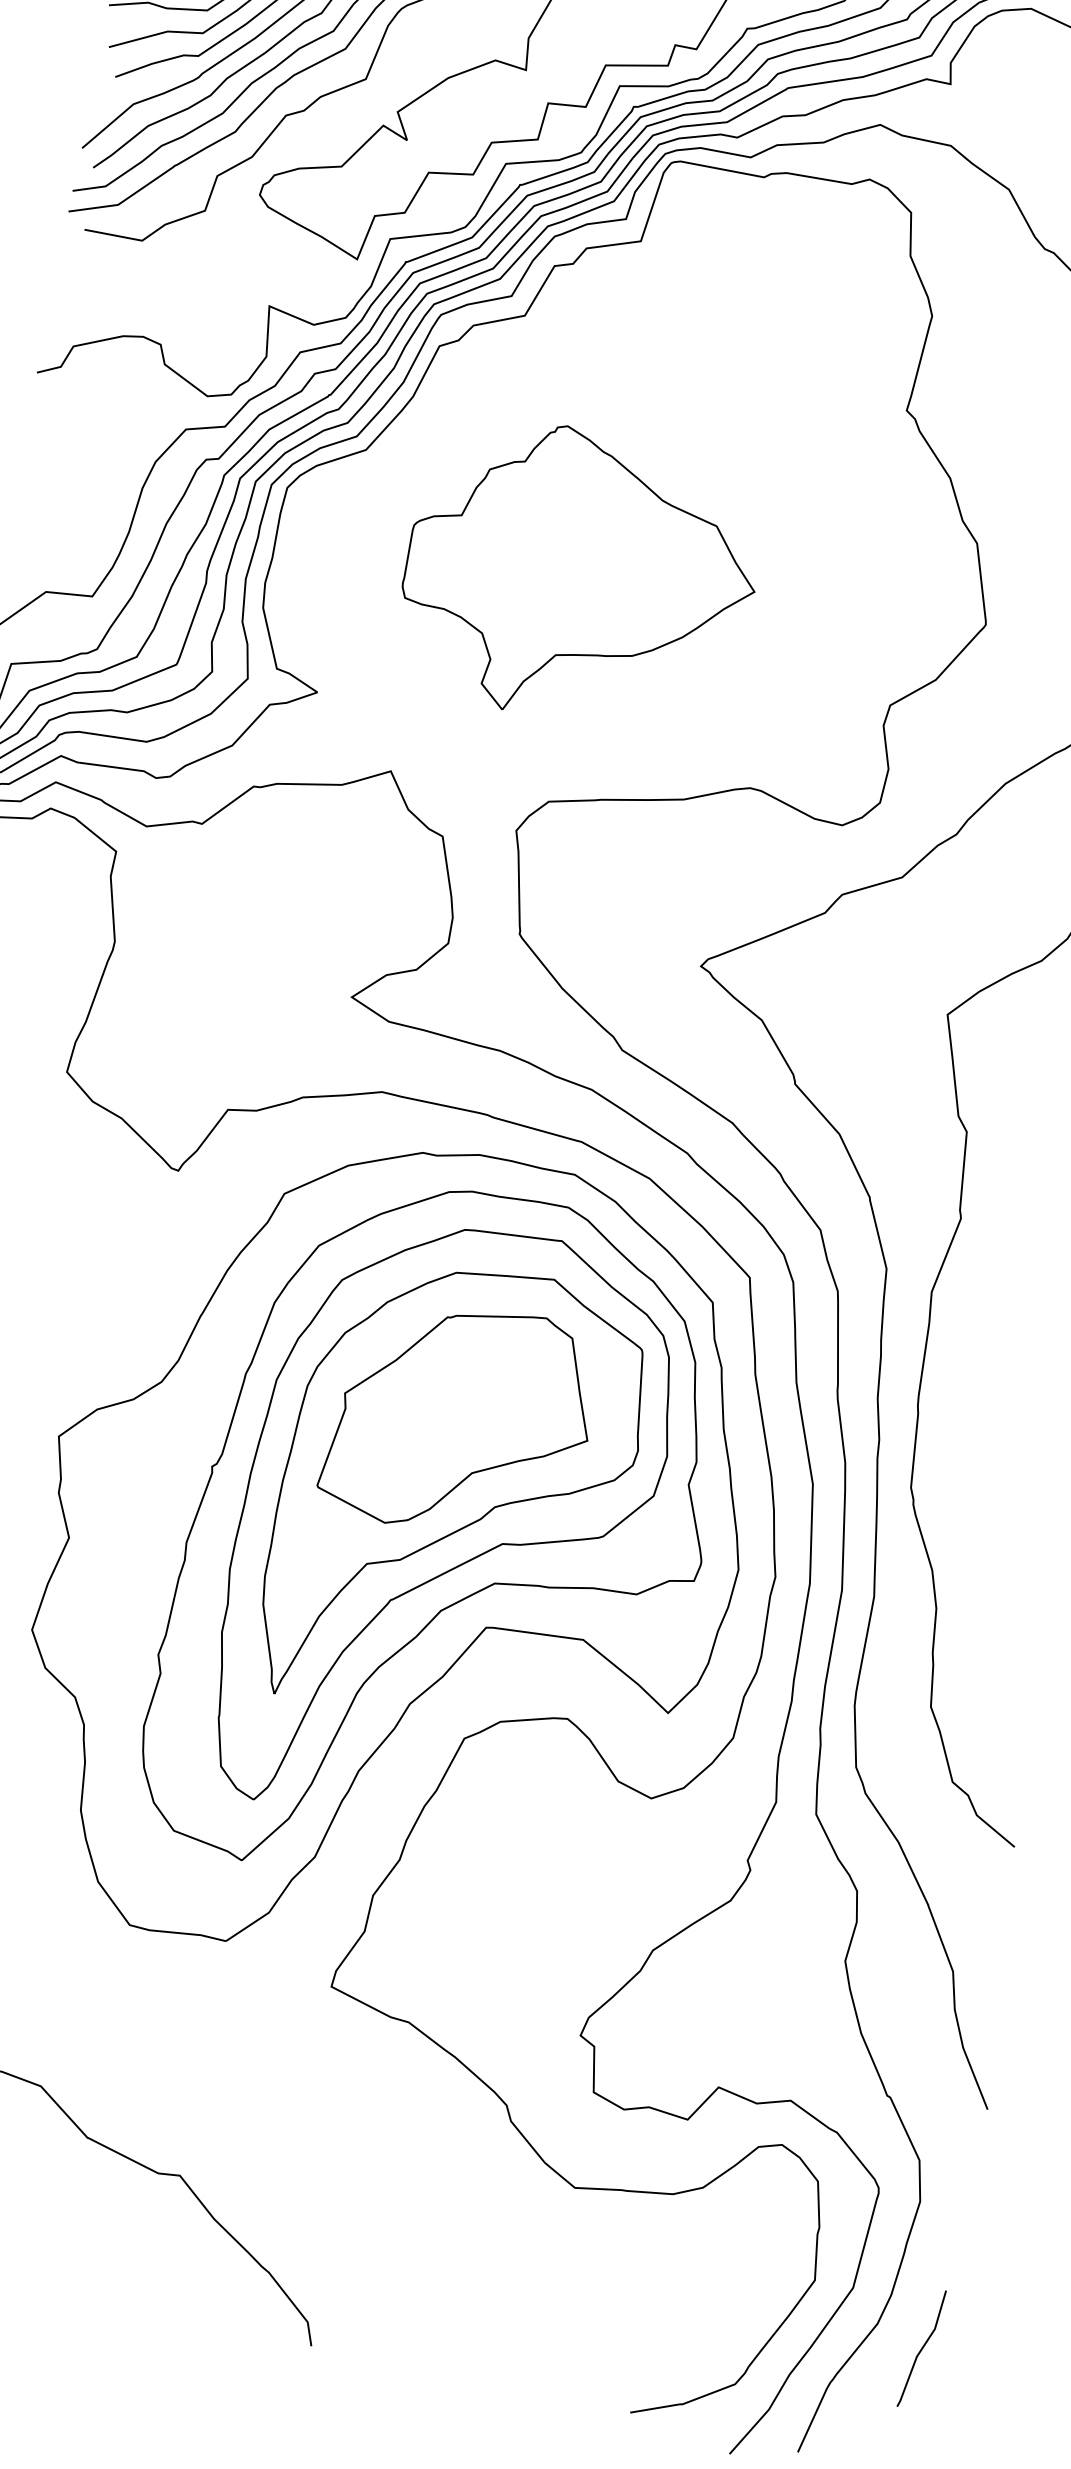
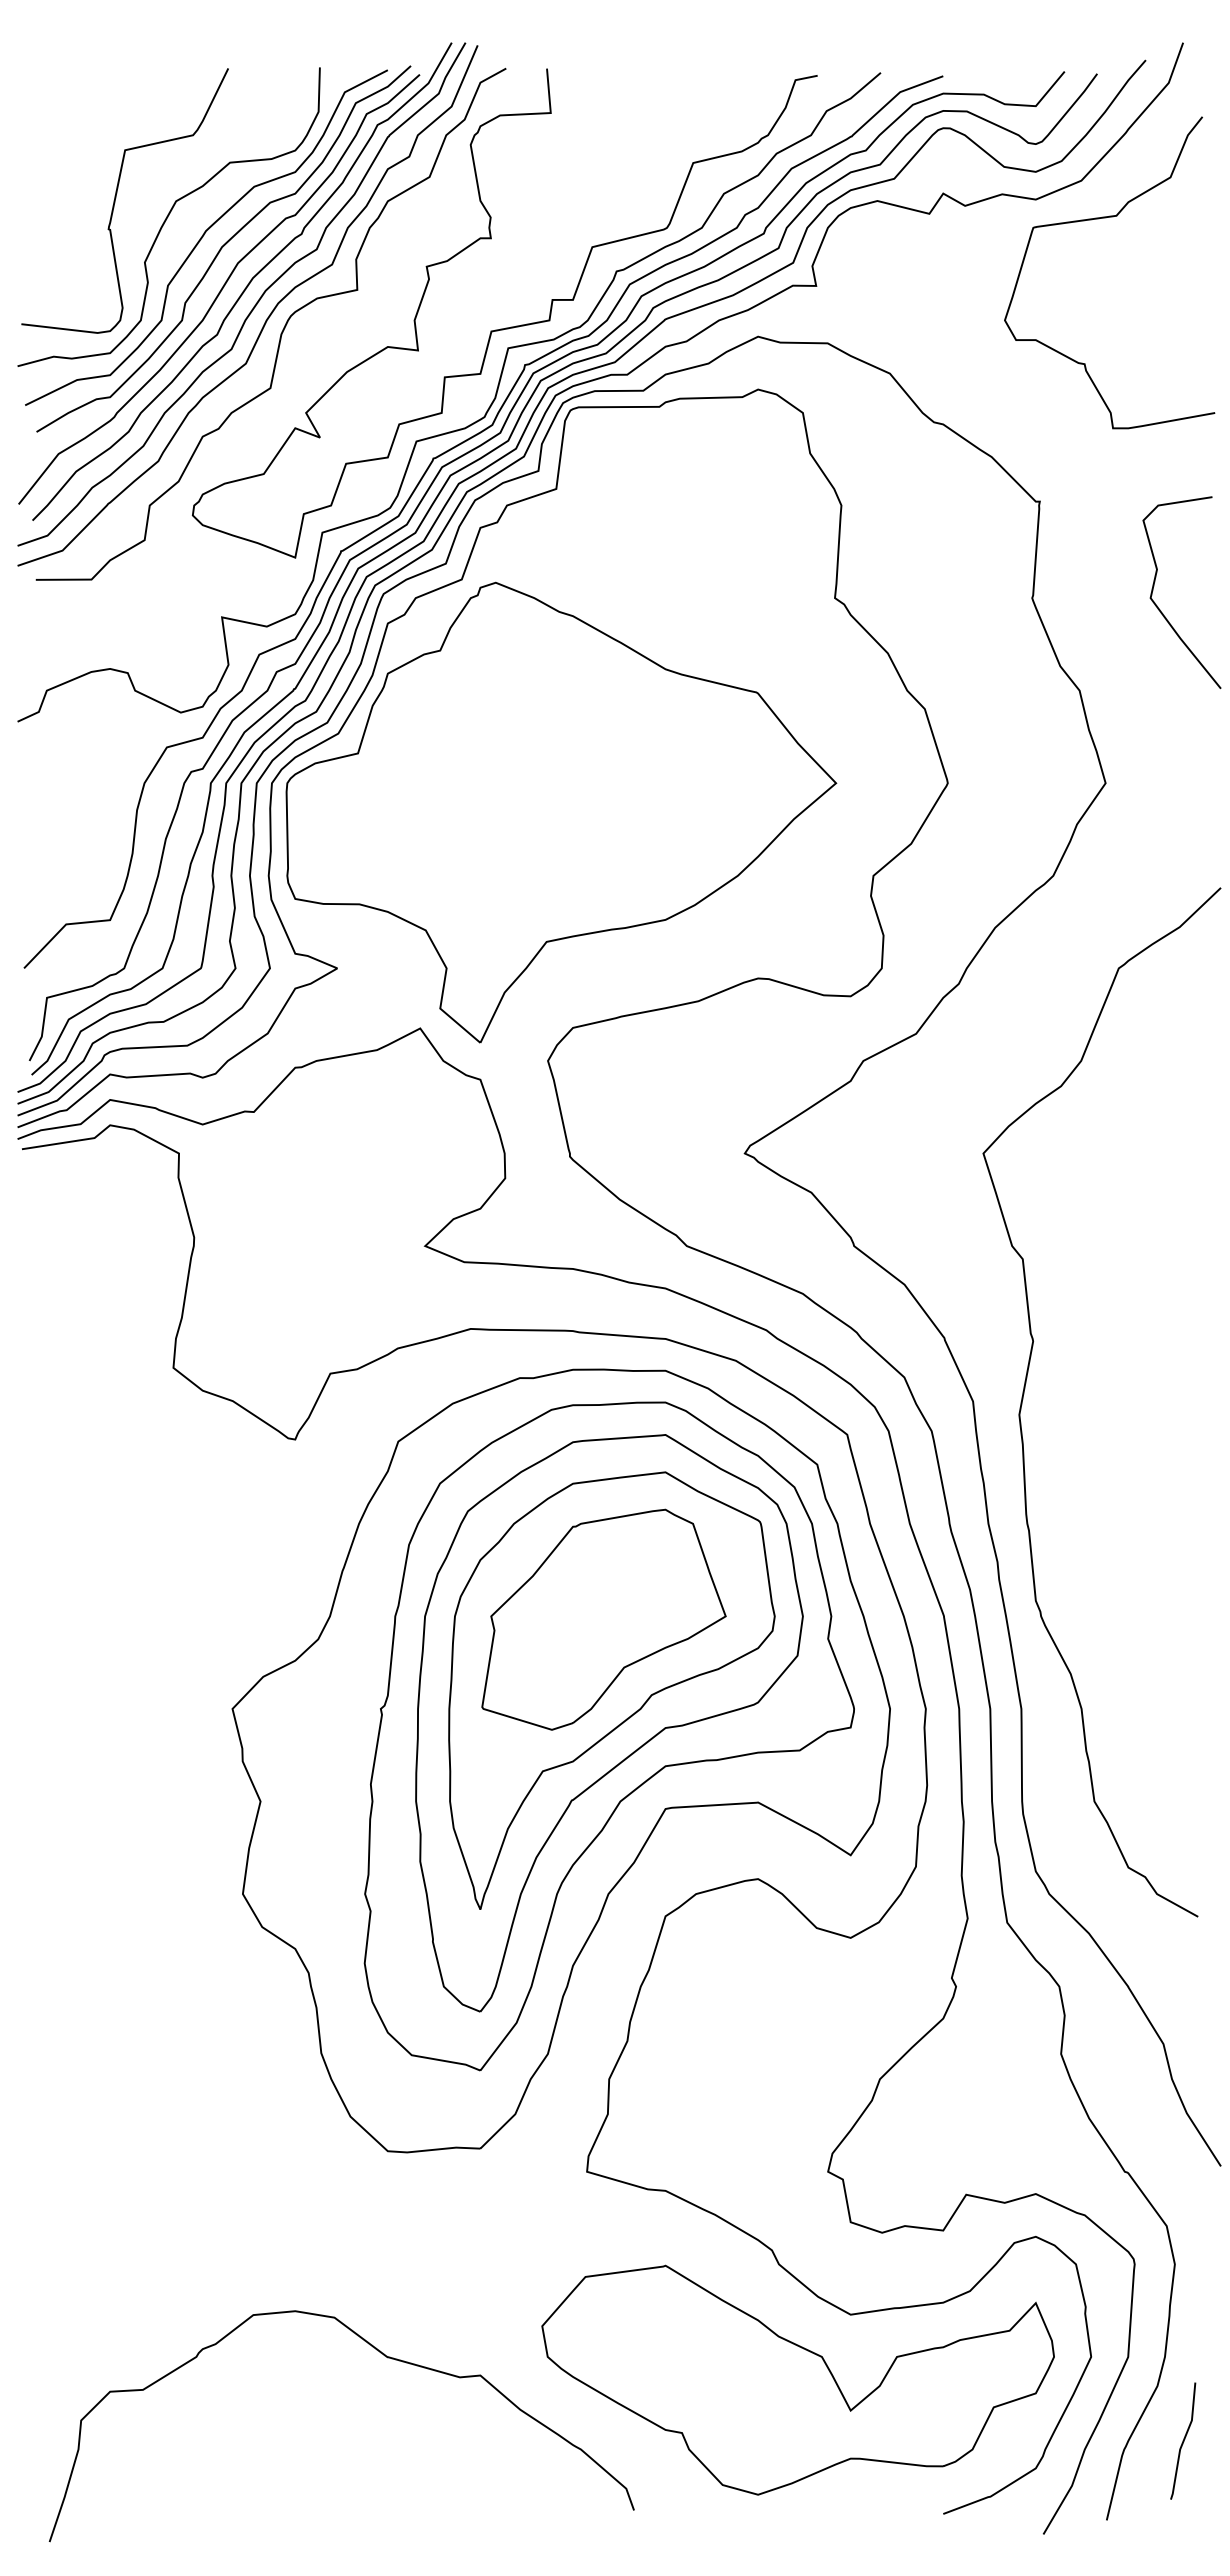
part: (580, 576) -> (561, 812), size x1.67
part: (506, 2244) -> (797, 2379), added
line: (922, 2348) -> (1183, 2440), moved

